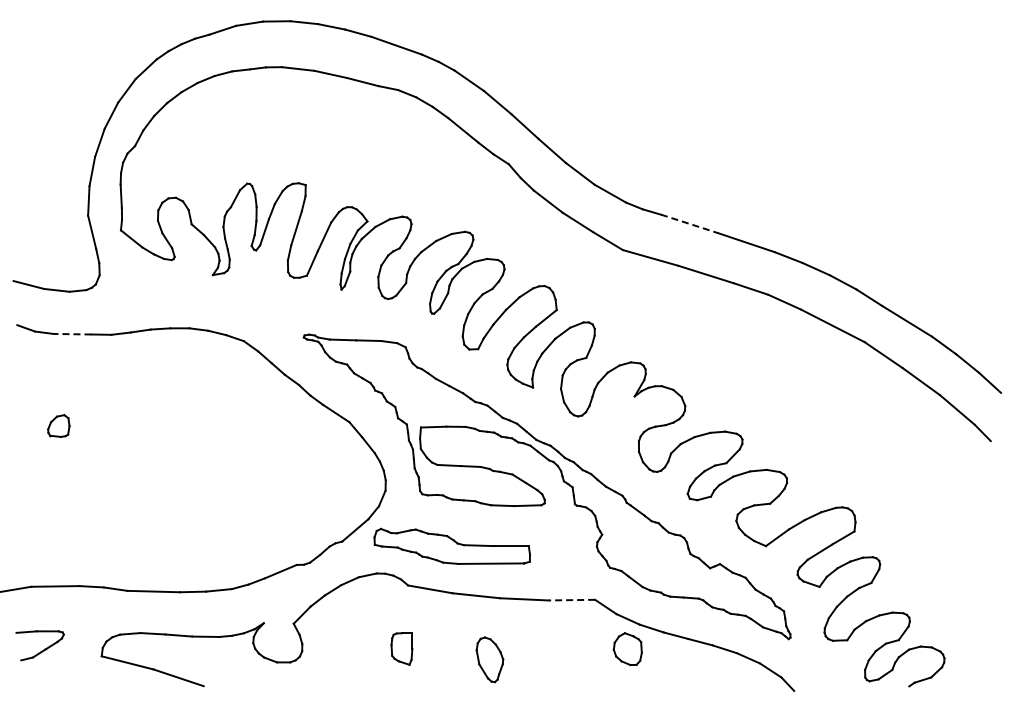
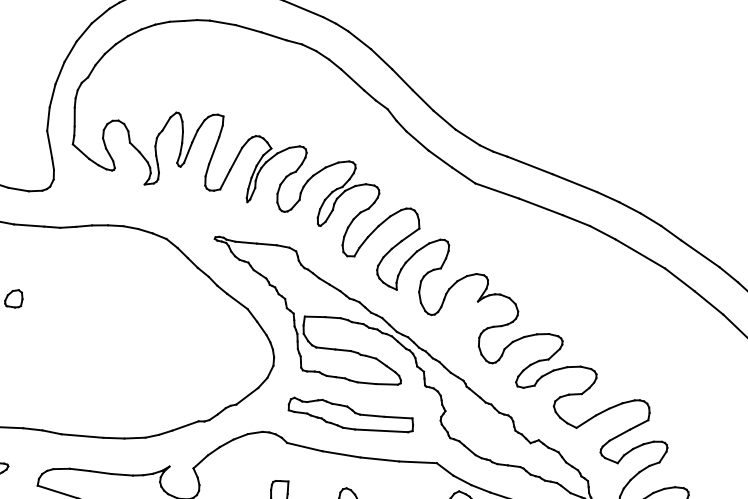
line: (690, 224) -> (530, 166), dashed -> solid
line: (72, 334) -> (29, 225), dashed -> solid
part: (451, 545) -> (350, 414), moved
line: (571, 600) -> (417, 462), dashed -> solid

